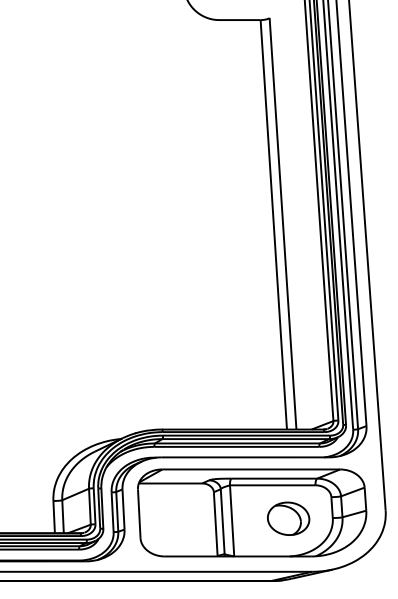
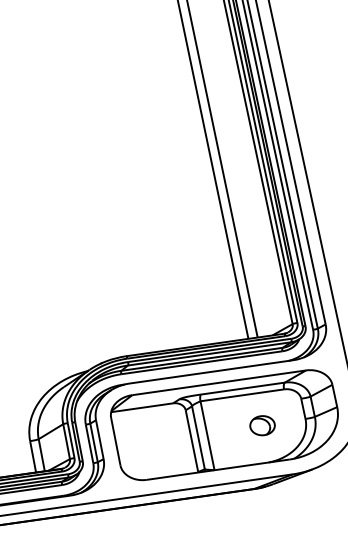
part: (288, 518) -> (262, 425), size x0.6

